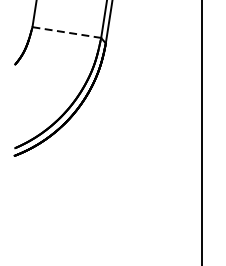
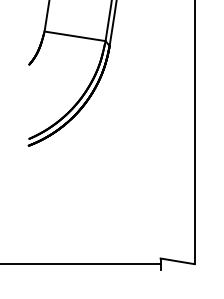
line: (67, 32) -> (75, 36), dashed -> solid

